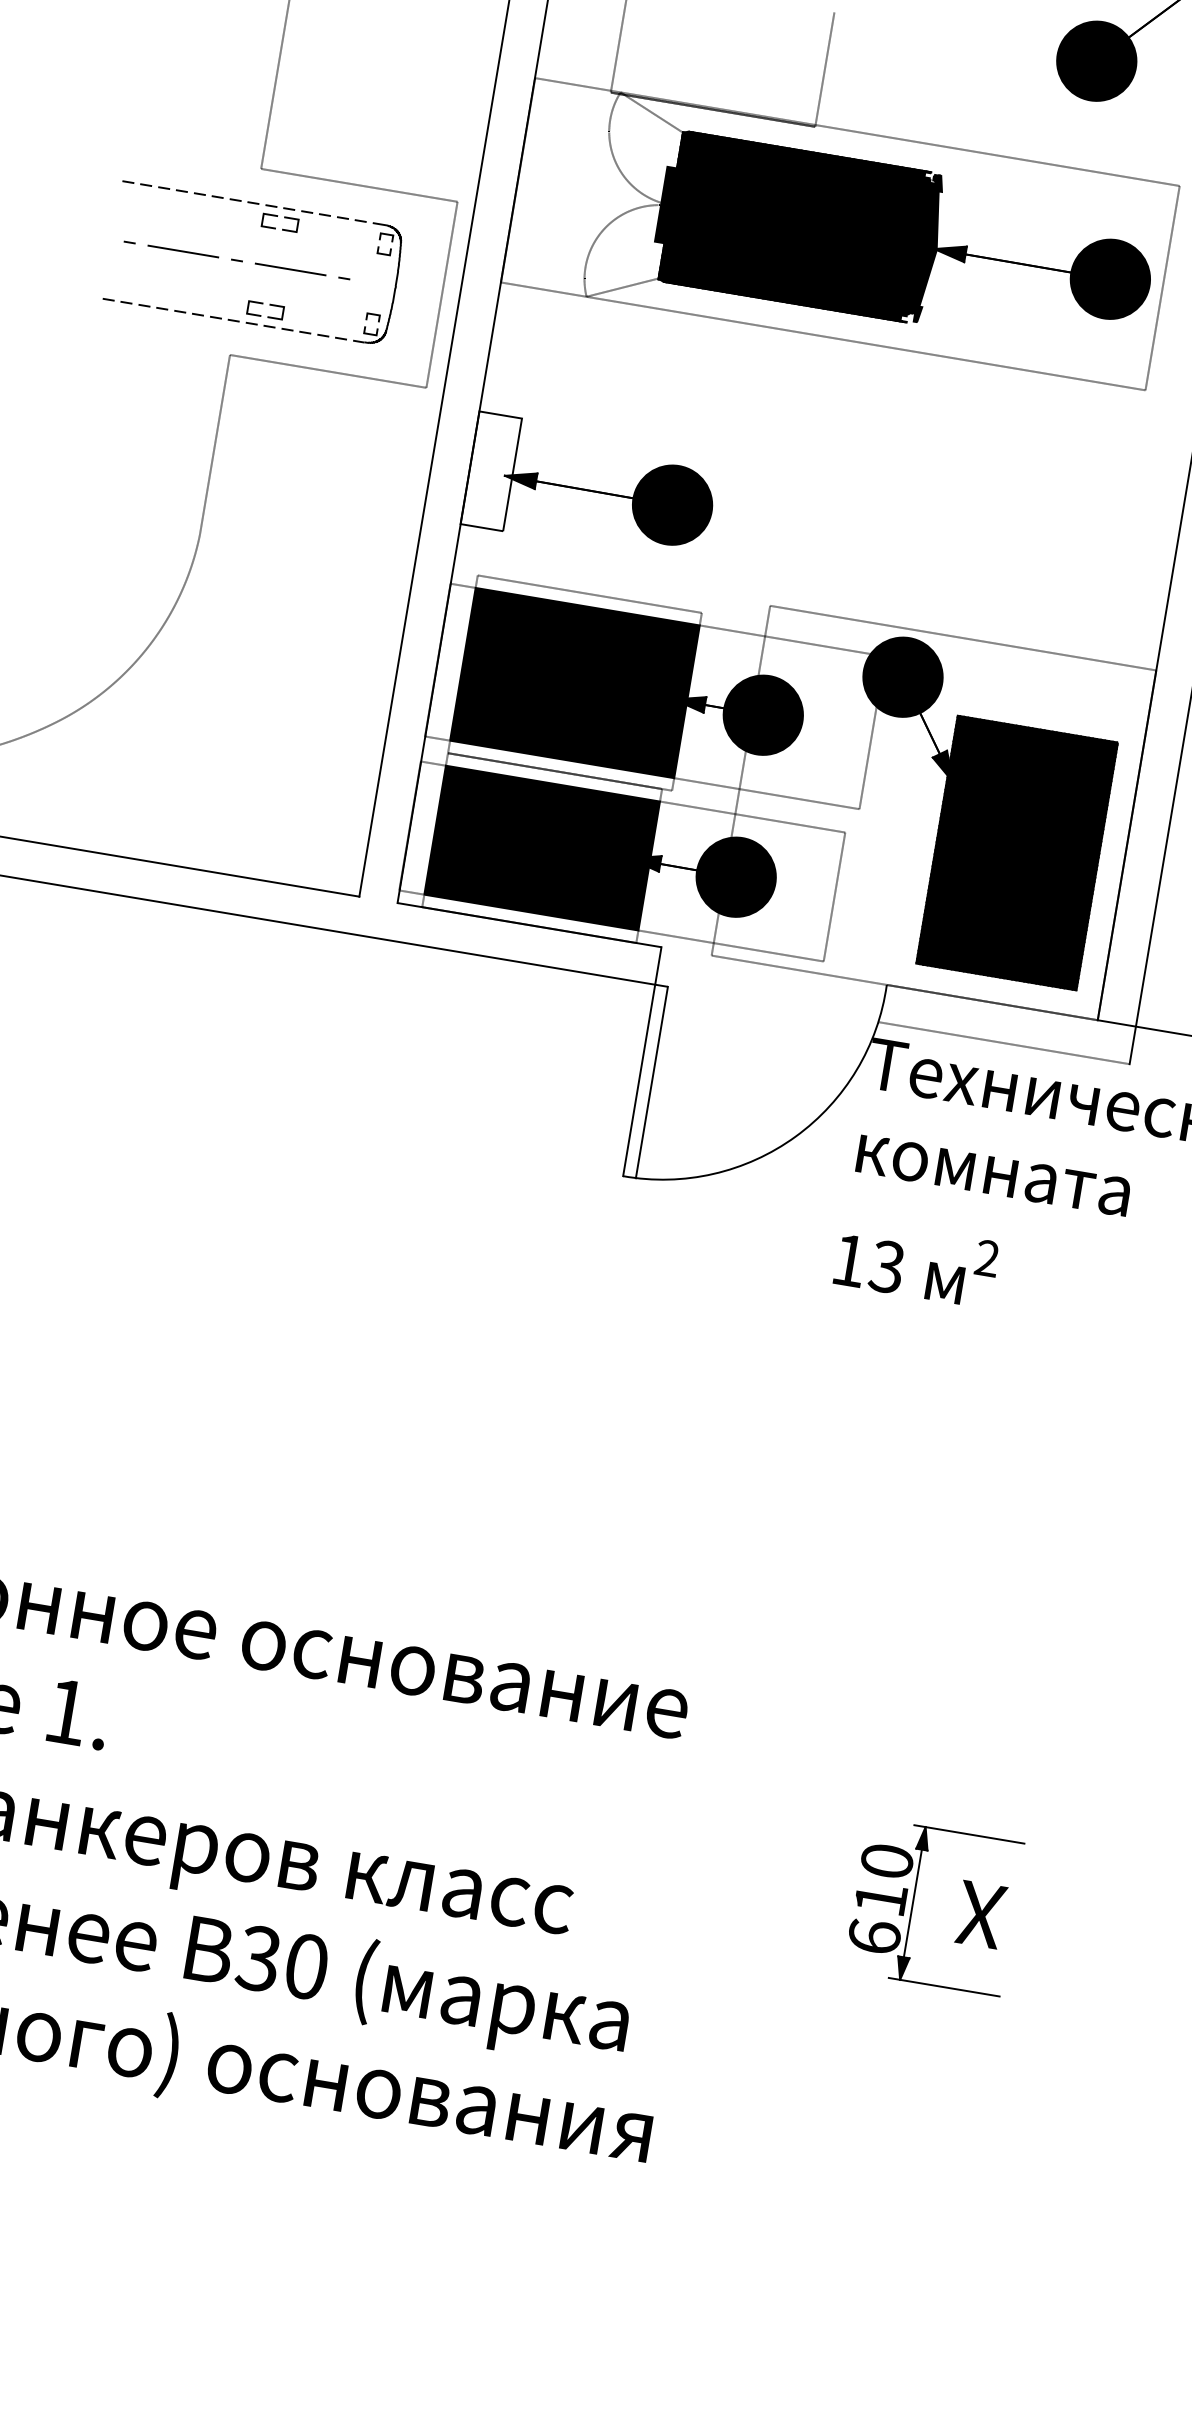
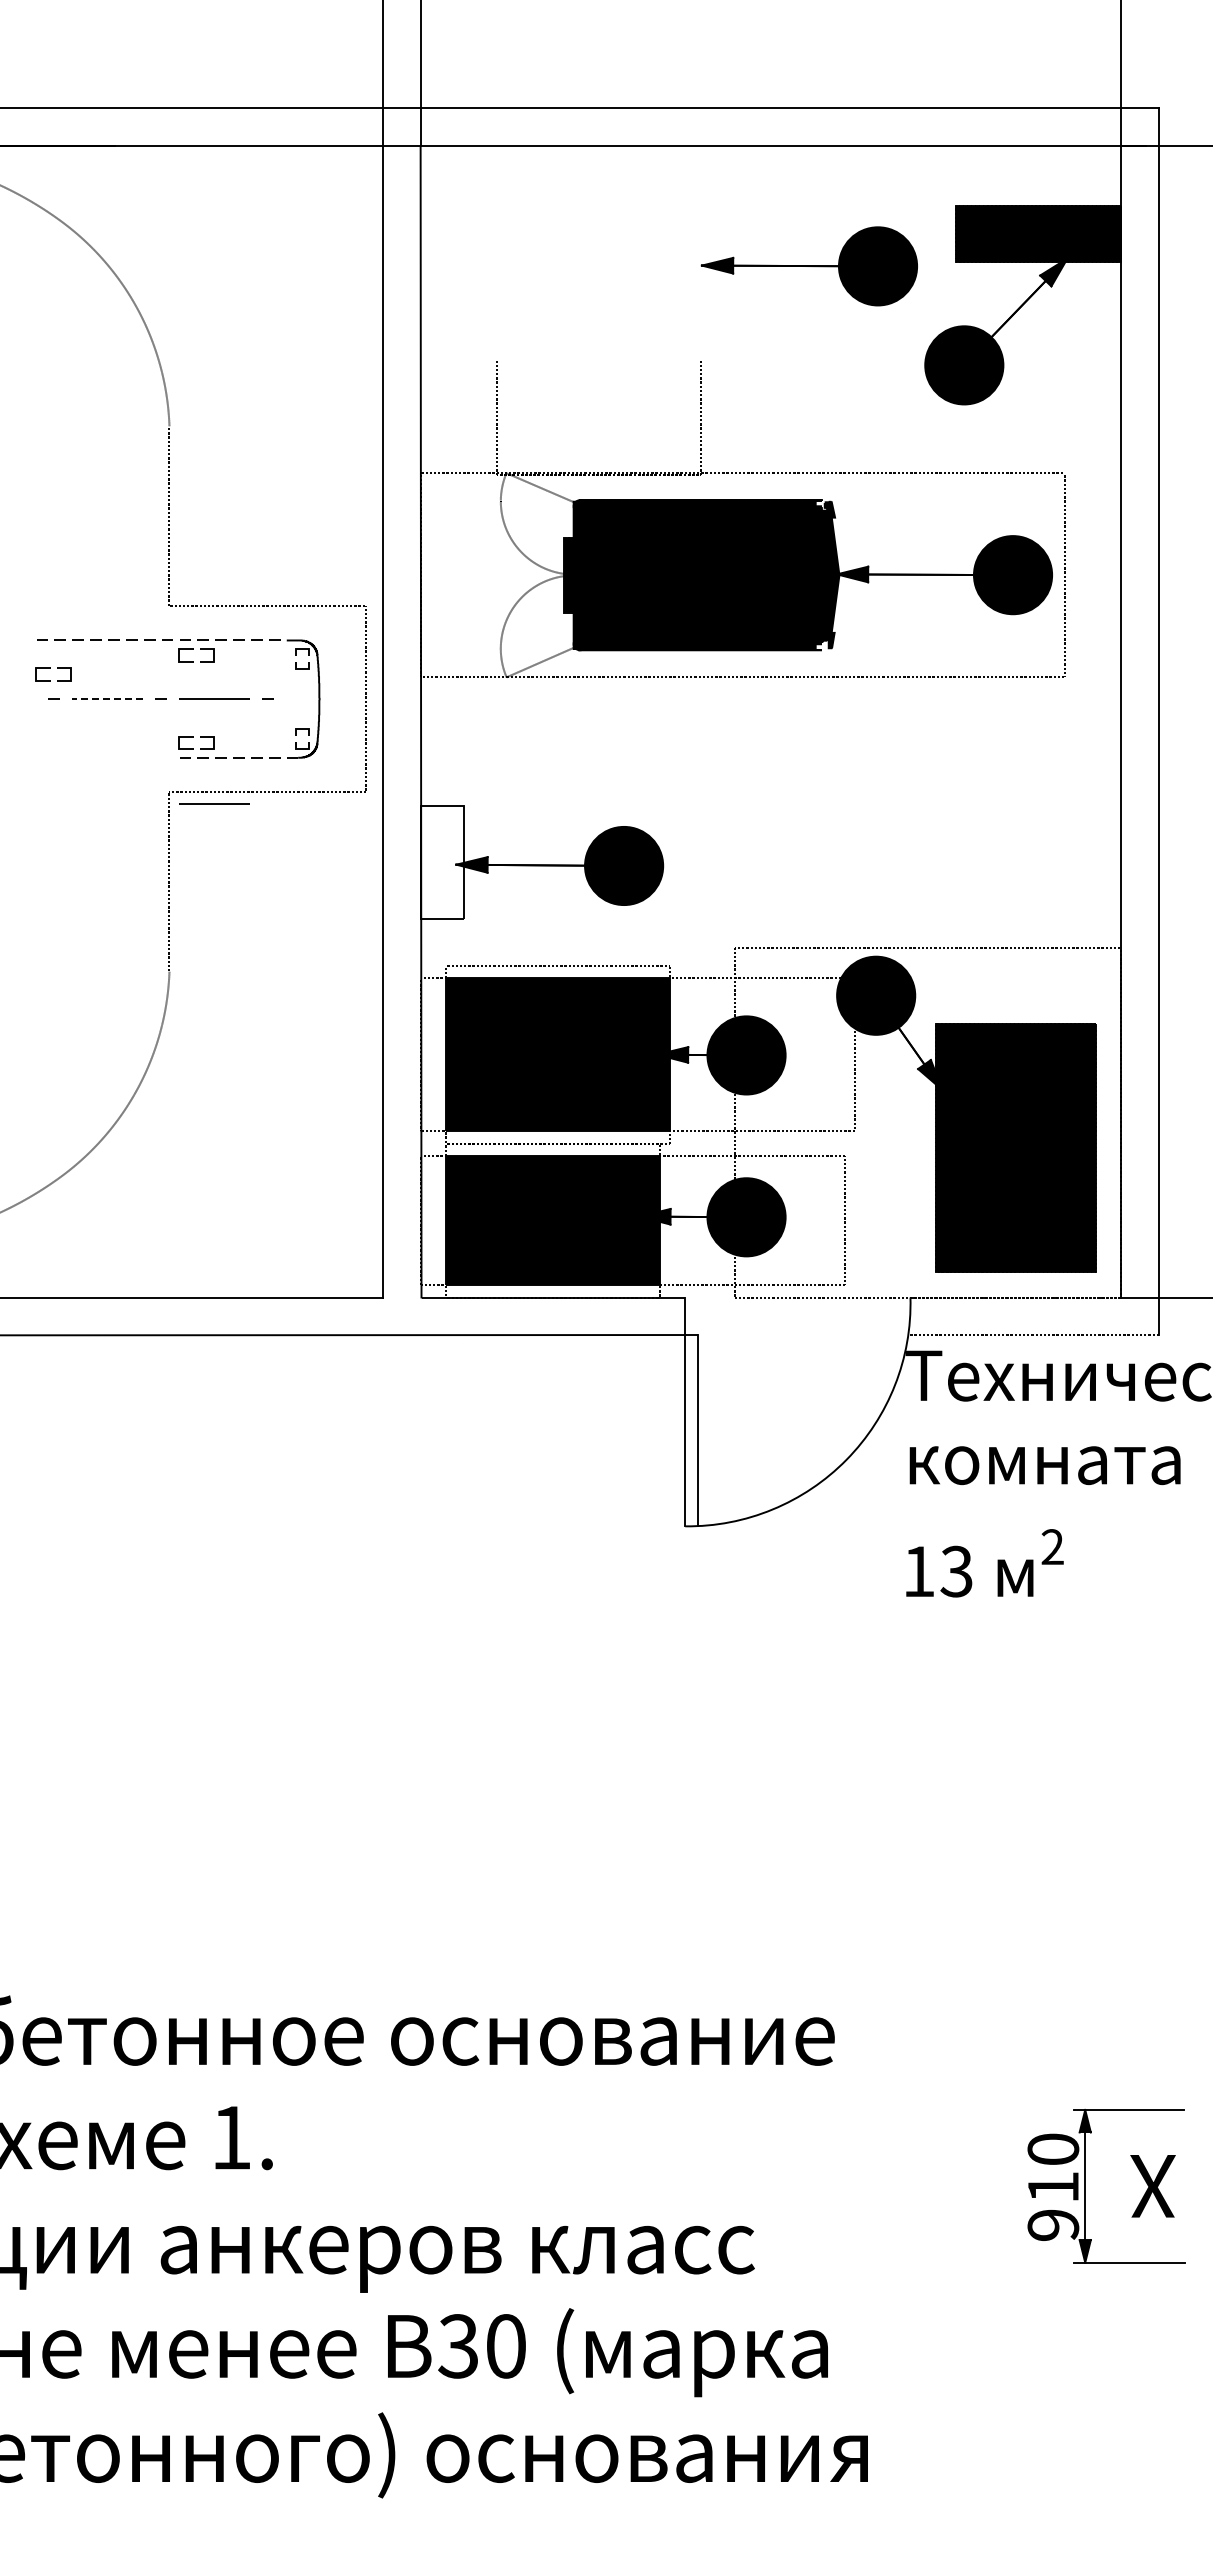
part: (131, 211) -> (50, 668), added
line: (183, 251) -> (107, 698), solid -> dashed
line: (167, 309) -> (101, 757), removed
line: (273, 374) -> (214, 803), added
text: (874, 1936) -> (1053, 2224), 610 -> 910

